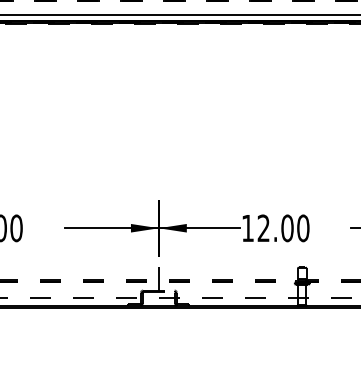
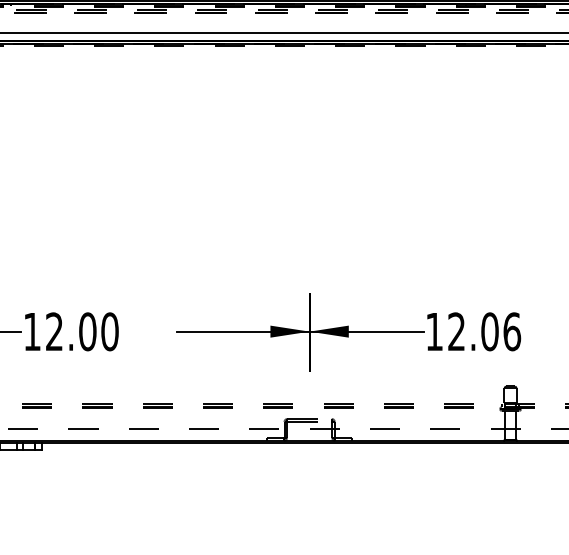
text: (303, 228) -> (512, 331), 12.00 -> 12.06
line: (158, 278) -> (309, 402), removed

